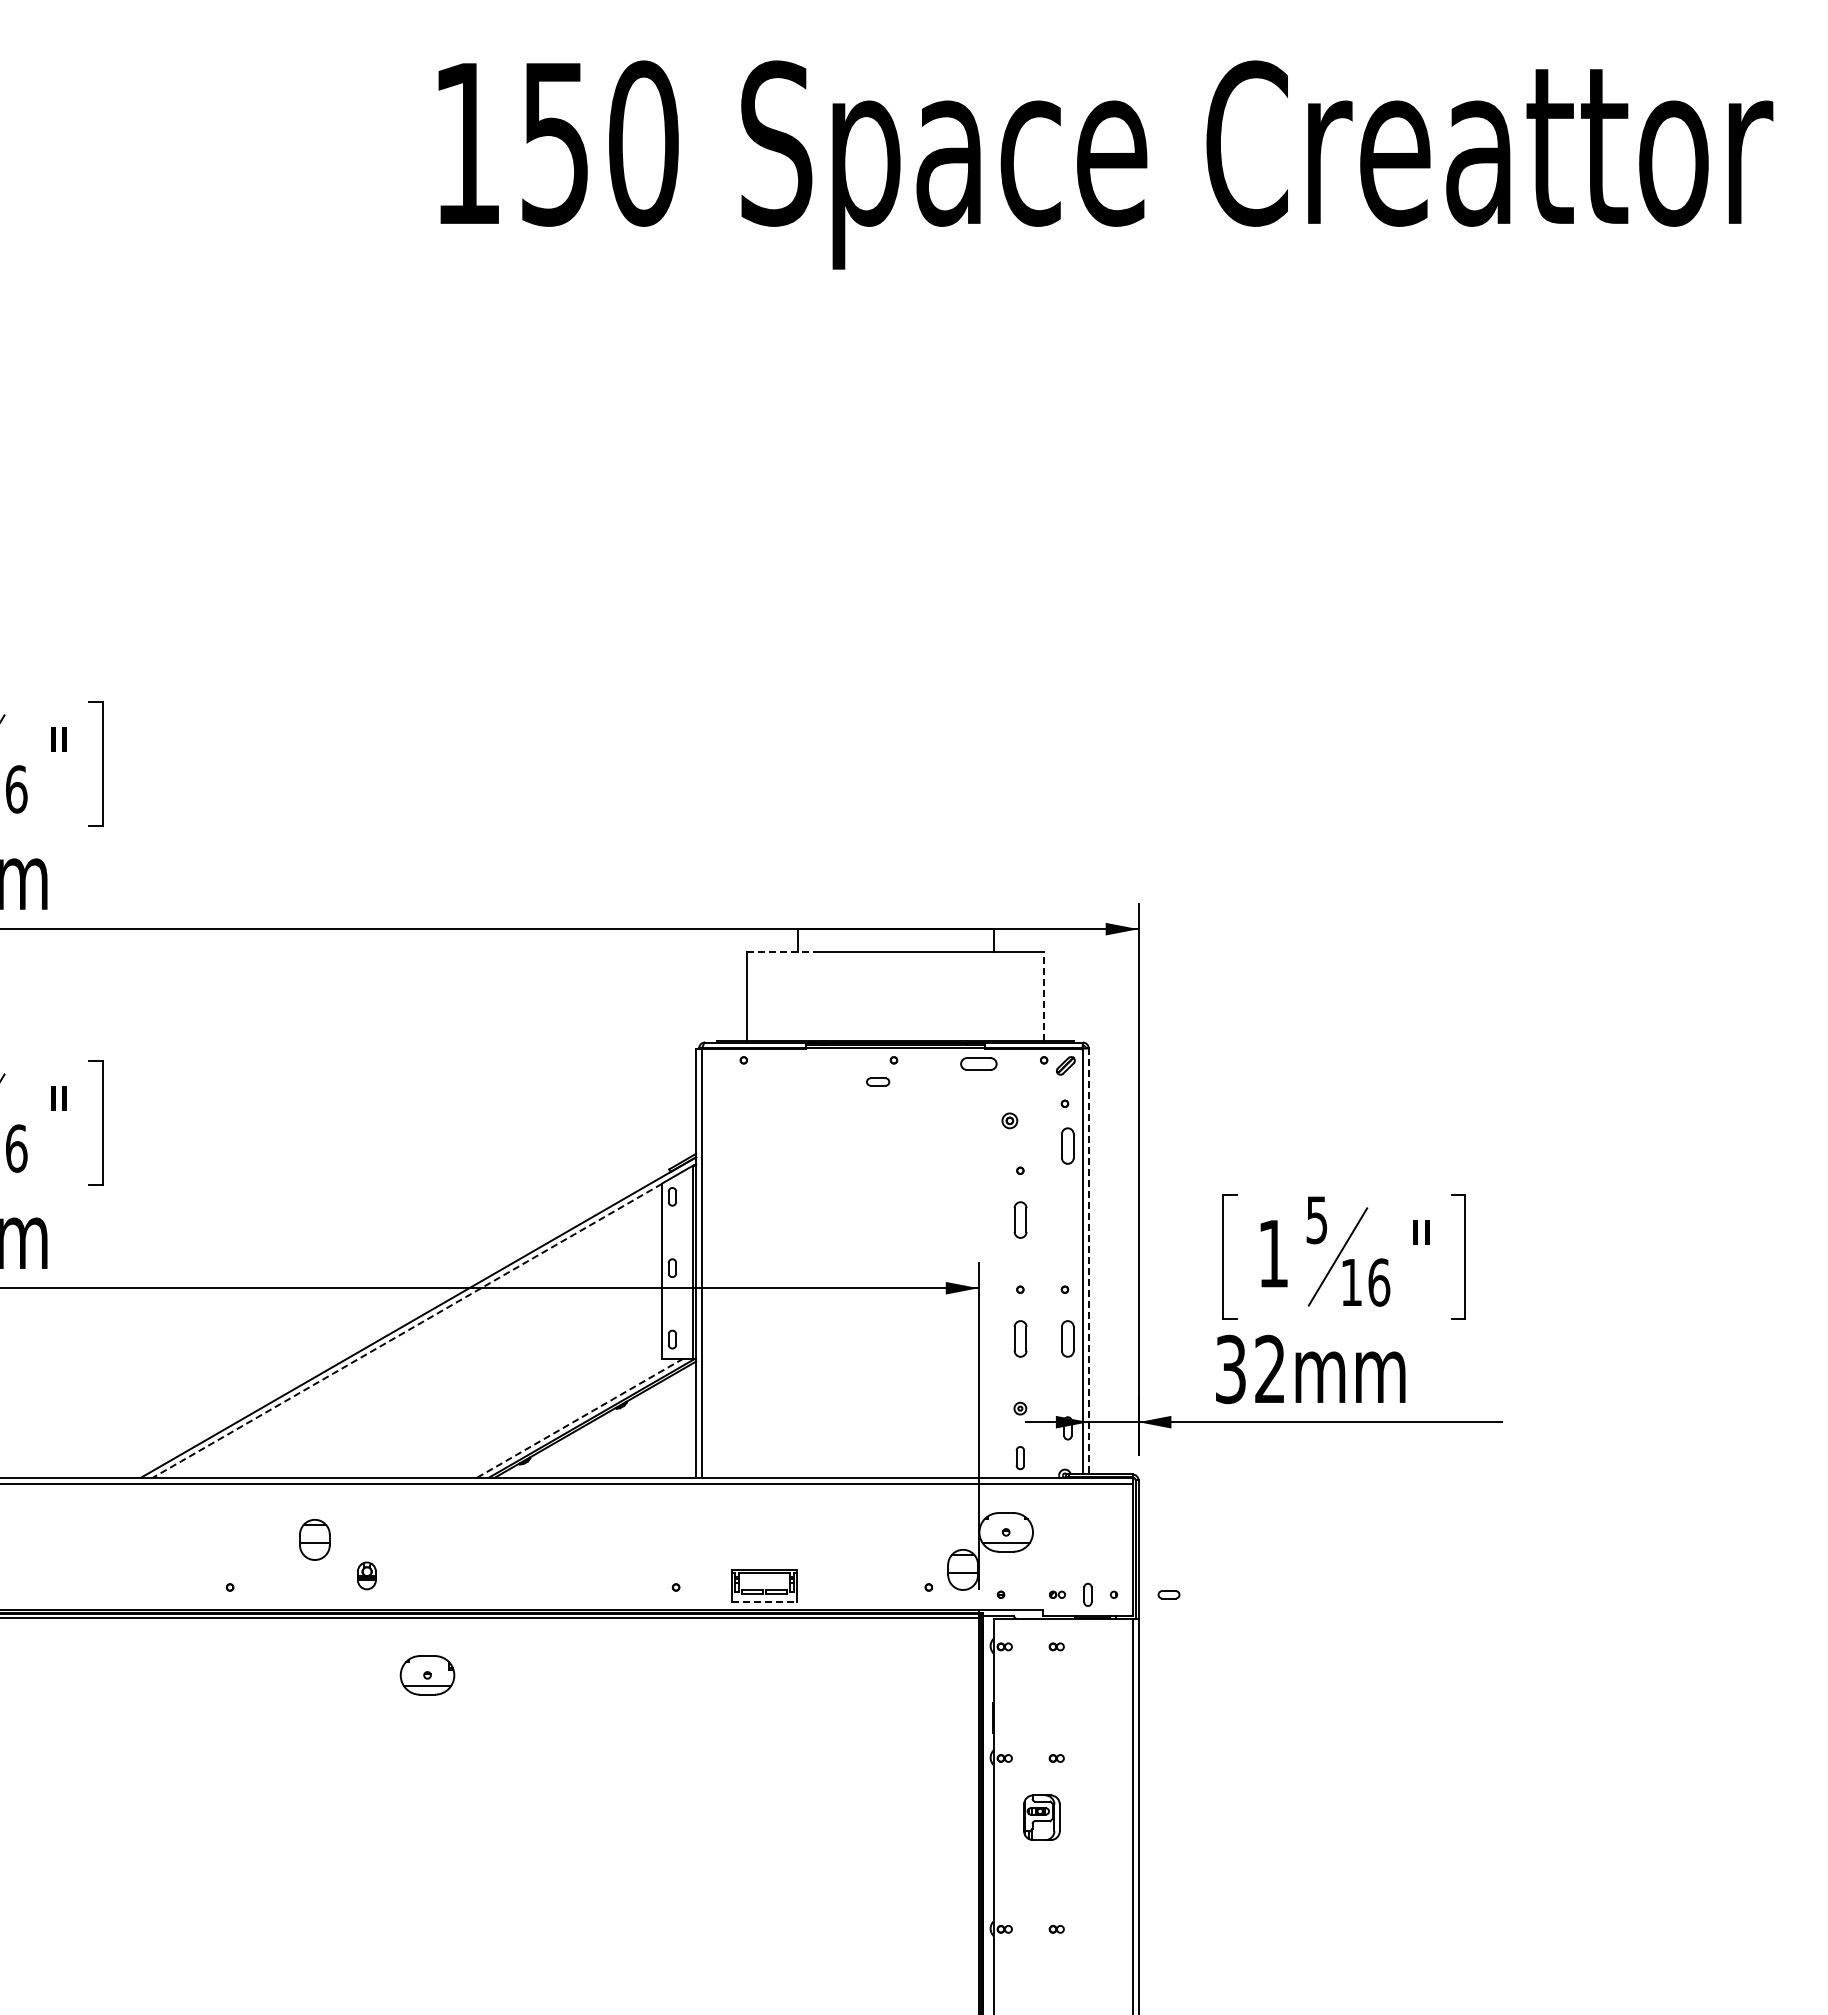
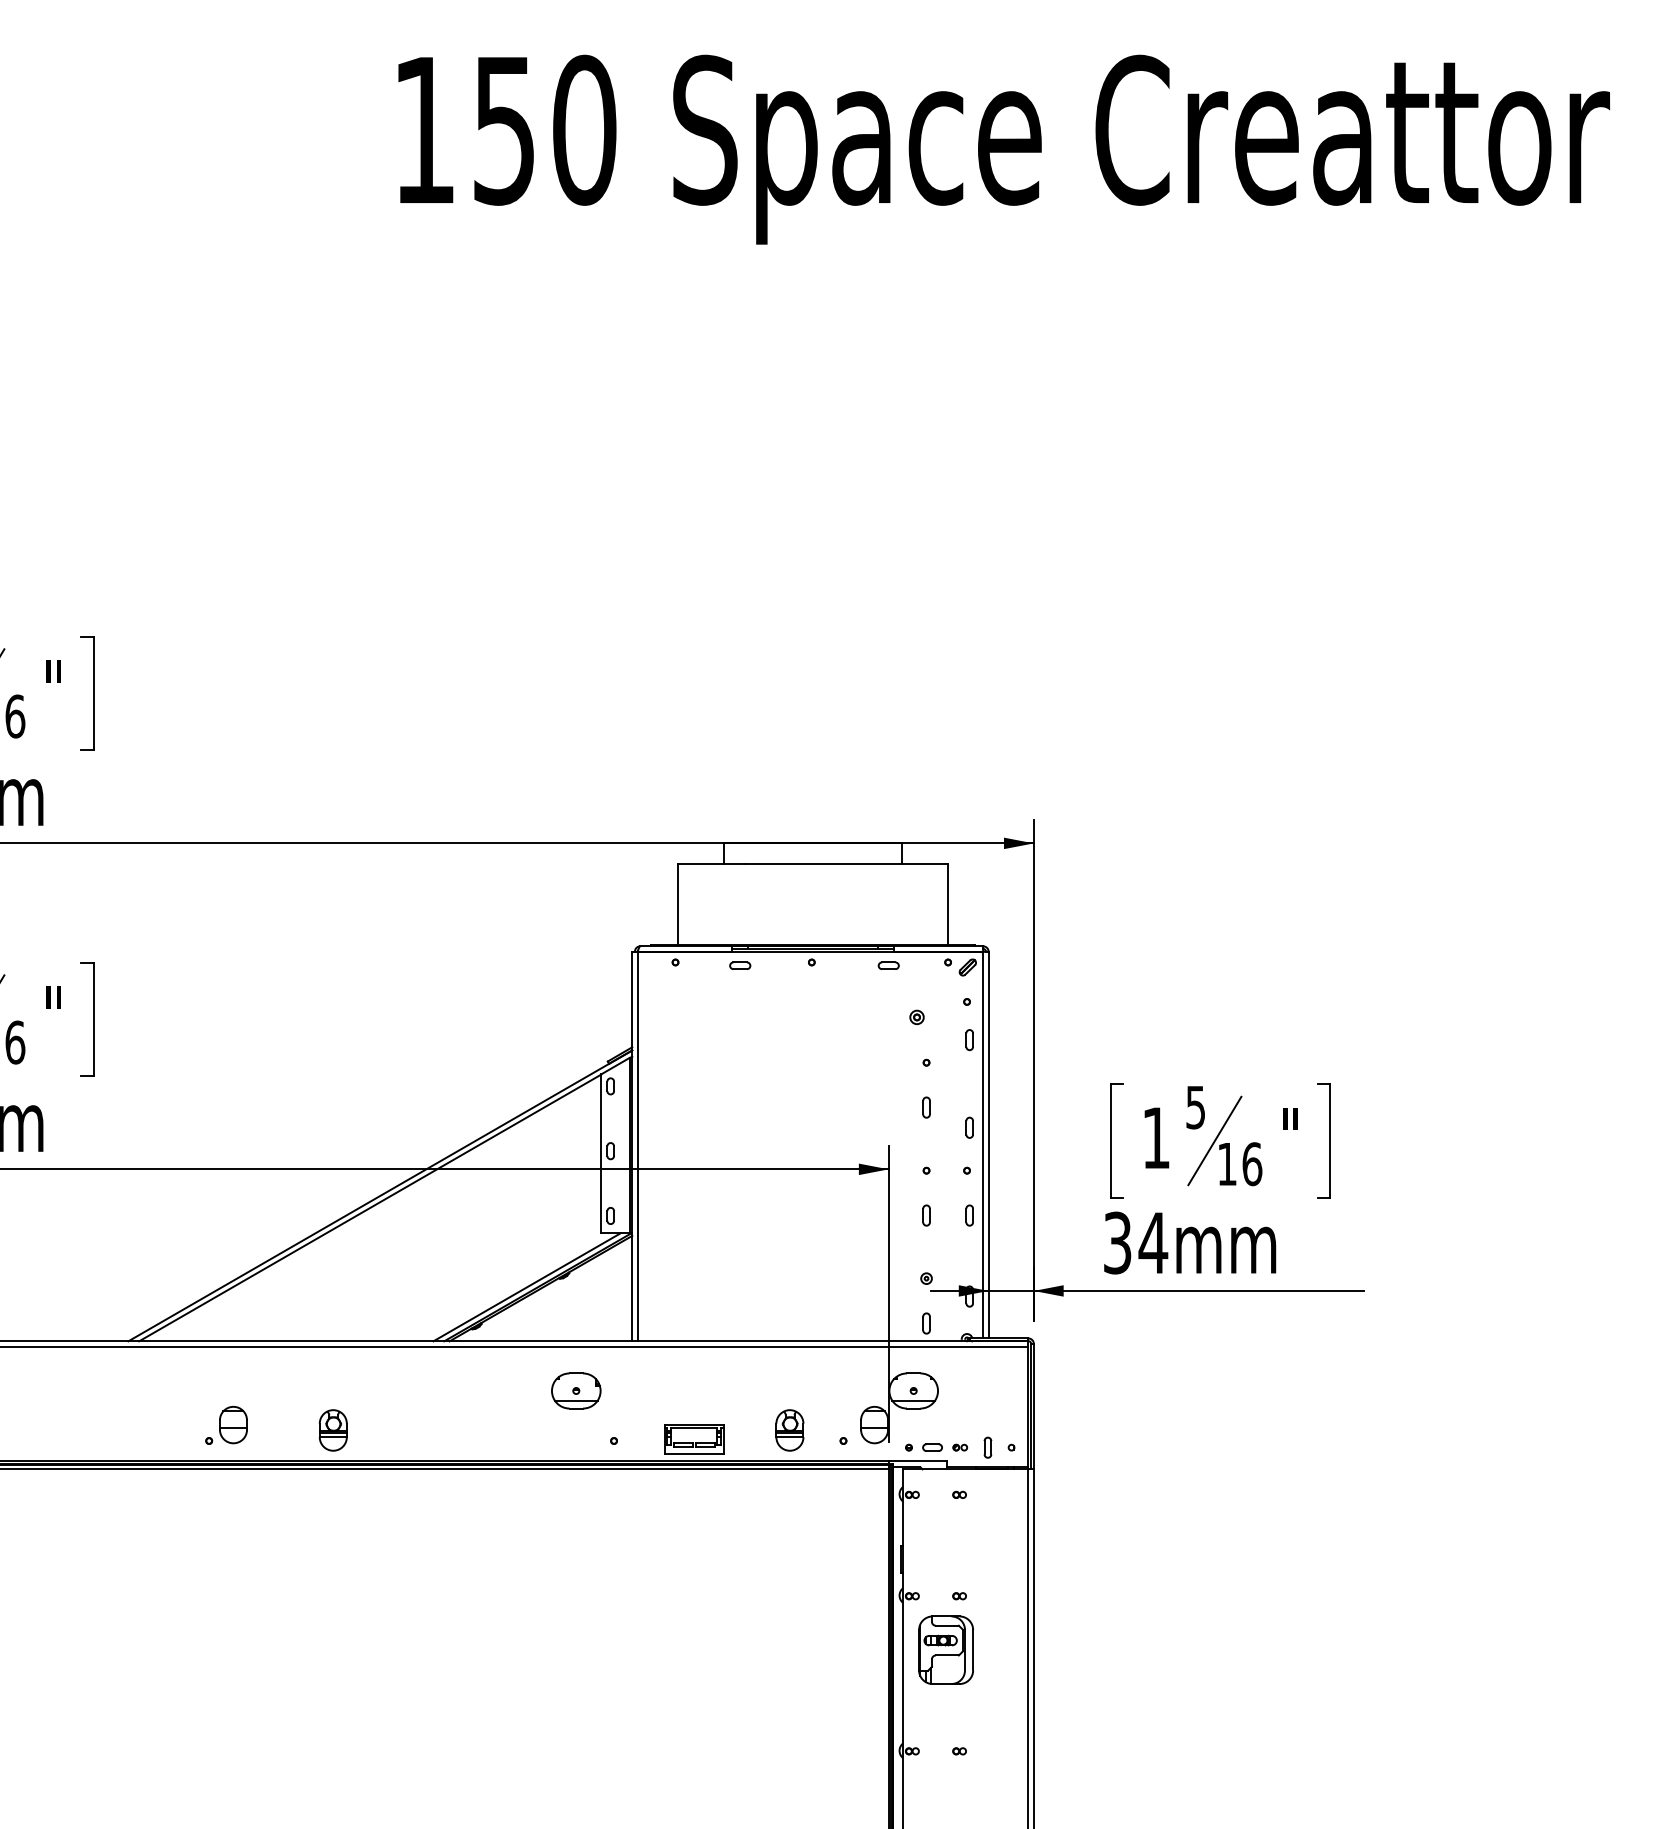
line: (784, 951) -> (712, 863), dashed -> solid
line: (1044, 996) -> (948, 904), dashed -> solid
part: (978, 1063) -> (888, 965), size x0.62
part: (878, 1081) -> (740, 965), moved
part: (1067, 1145) -> (969, 1039), size x0.62
part: (1019, 1220) -> (925, 1107), size x0.62
part: (1067, 1242) -> (969, 1127), added
line: (1088, 1261) -> (988, 1145), dashed -> solid
line: (407, 1330) -> (370, 1207), dashed -> solid
part: (1019, 1339) -> (925, 1215), size x0.62
part: (1067, 1339) -> (969, 1215), size x0.62
text: (1269, 1368) -> (1152, 1242), 32mm -> 34mm
line: (580, 1418) -> (527, 1287), dashed -> solid
part: (314, 1539) -> (233, 1424), moved
part: (366, 1575) -> (332, 1430), size x1.67
part: (869, 1575) -> (789, 1430), added
part: (1168, 1594) -> (932, 1447), moved
line: (764, 1601) -> (694, 1453), dashed -> solid
part: (427, 1675) -> (576, 1391), moved
part: (1041, 1817) -> (945, 1649), size x1.67

